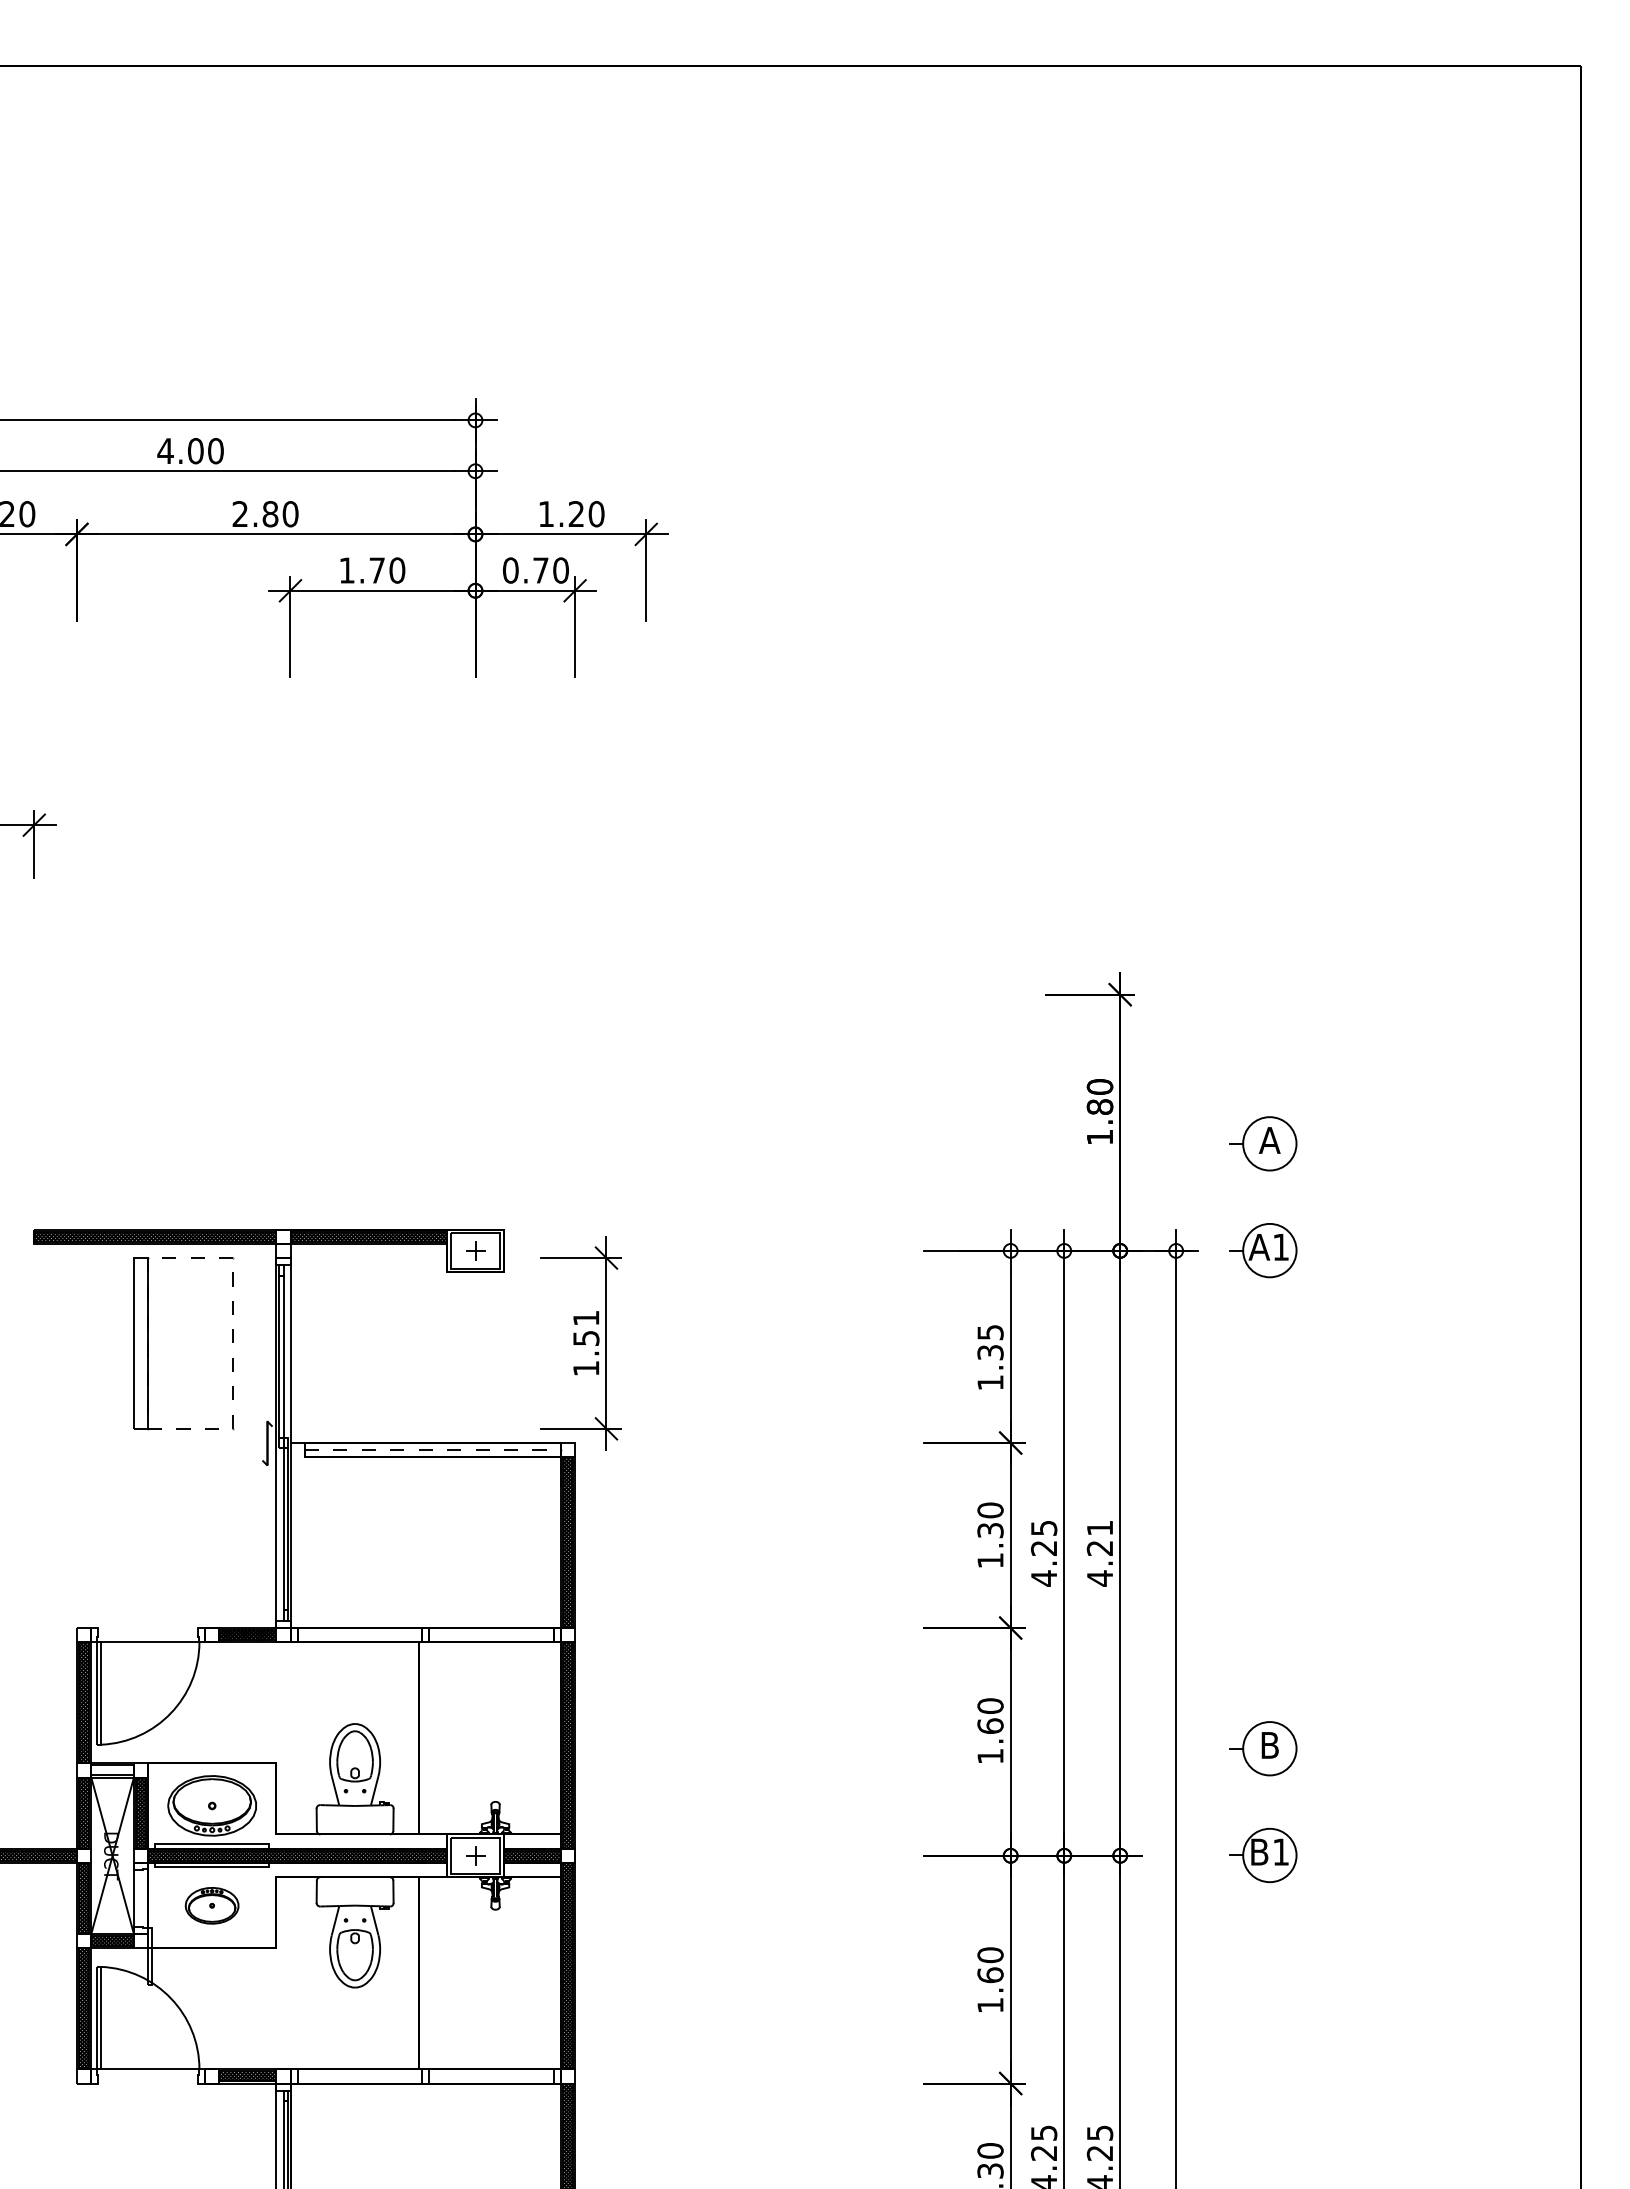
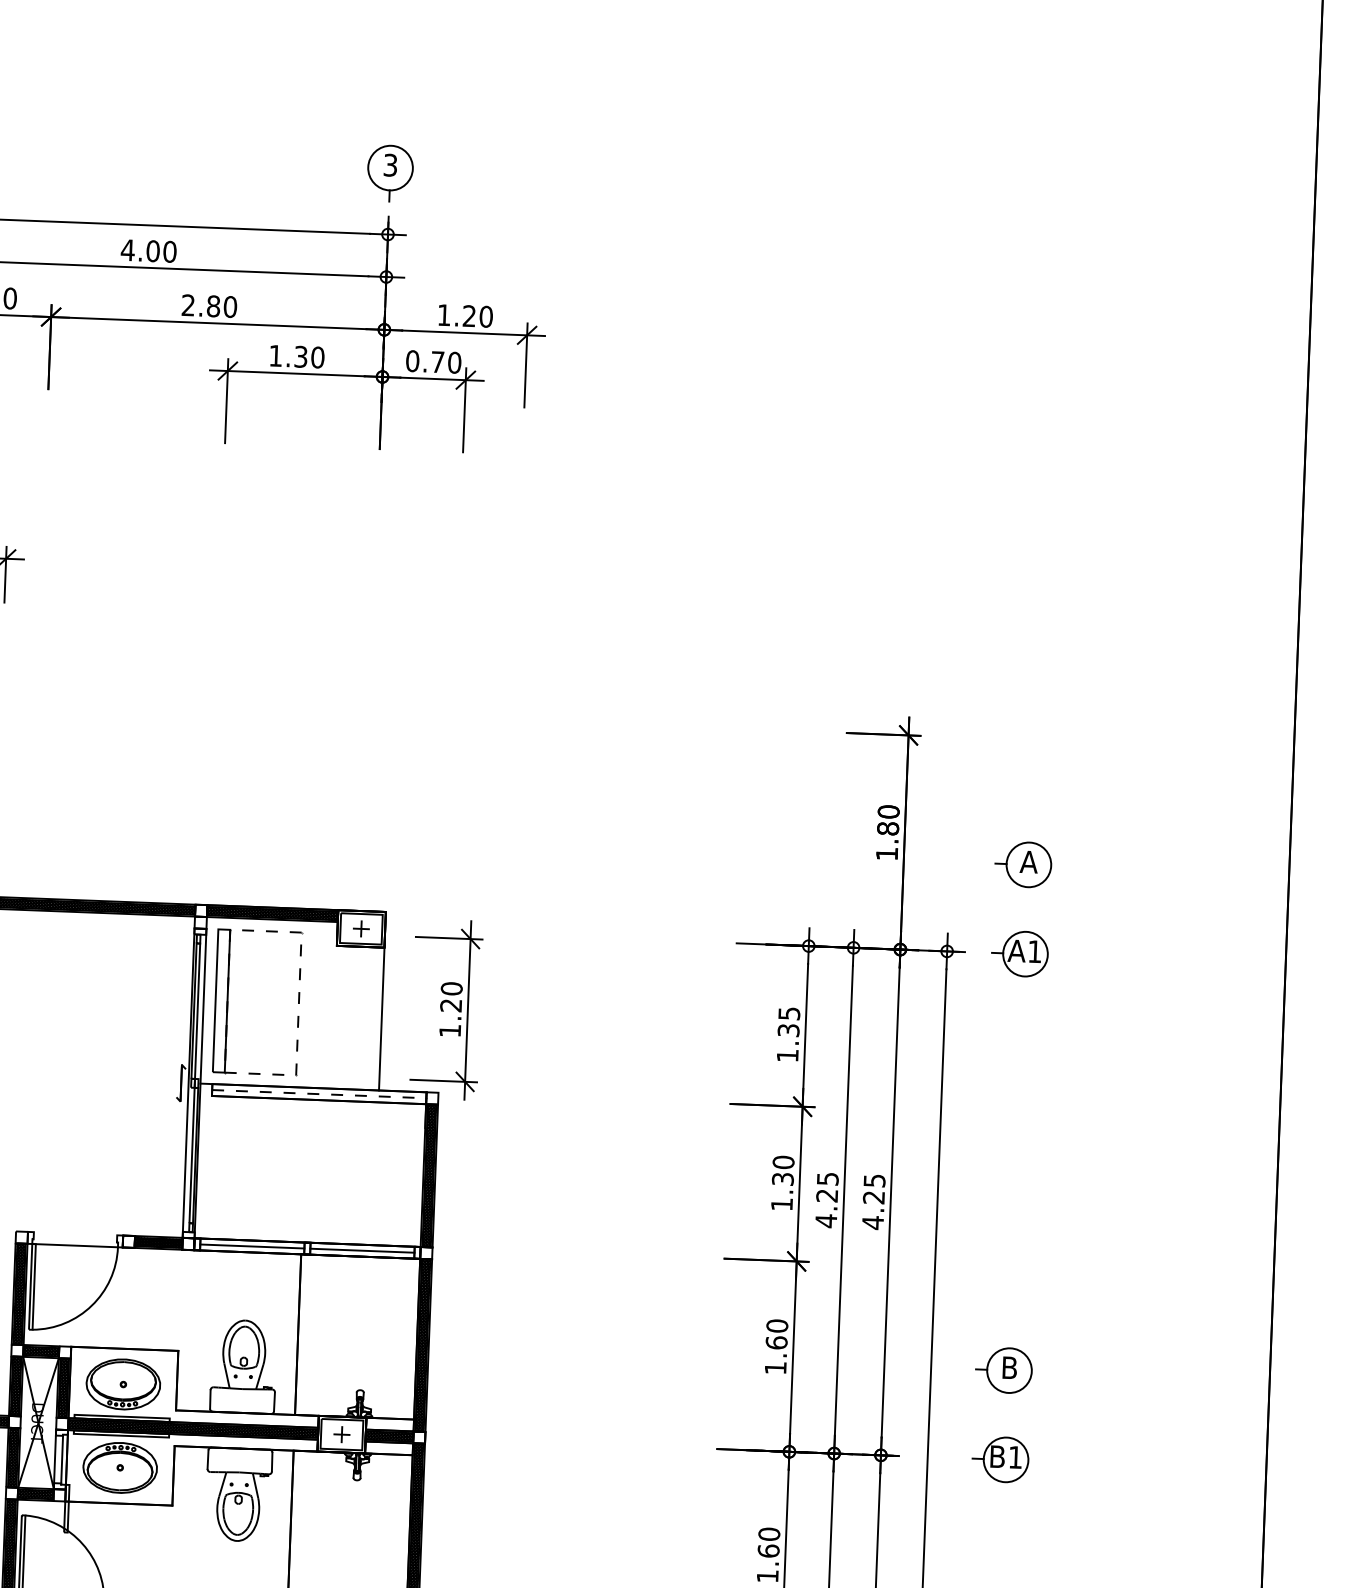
part: (475, 347) -> (390, 173), added
text: (376, 570) -> (300, 356), 1.70 -> 1.30
text: (586, 1328) -> (451, 997), 1.51 -> 1.20
part: (148, 1343) -> (227, 1001), moved
line: (504, 1350) -> (382, 1013), added
text: (1100, 1528) -> (874, 1181), 4.21 -> 4.25
line: (359, 1635) -> (252, 1246), added
line: (491, 1635) -> (362, 1250), added
hatch: (112, 1770) -> (41, 1351), added
line: (142, 1898) -> (62, 1459), added
part: (211, 1905) -> (119, 1467), size x1.67

